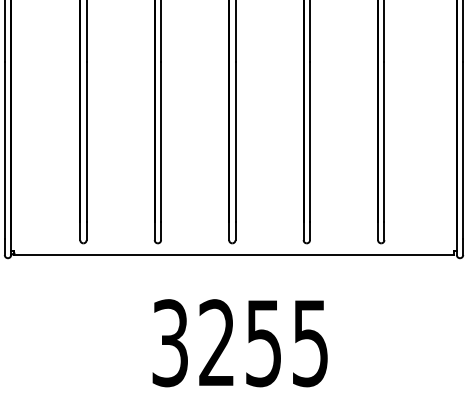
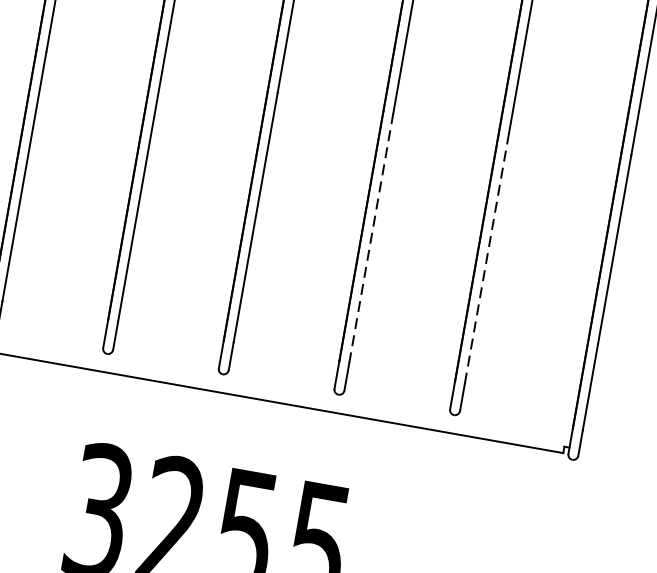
line: (310, 142) -> (371, 239), solid -> dashed
line: (384, 142) -> (486, 259), solid -> dashed

